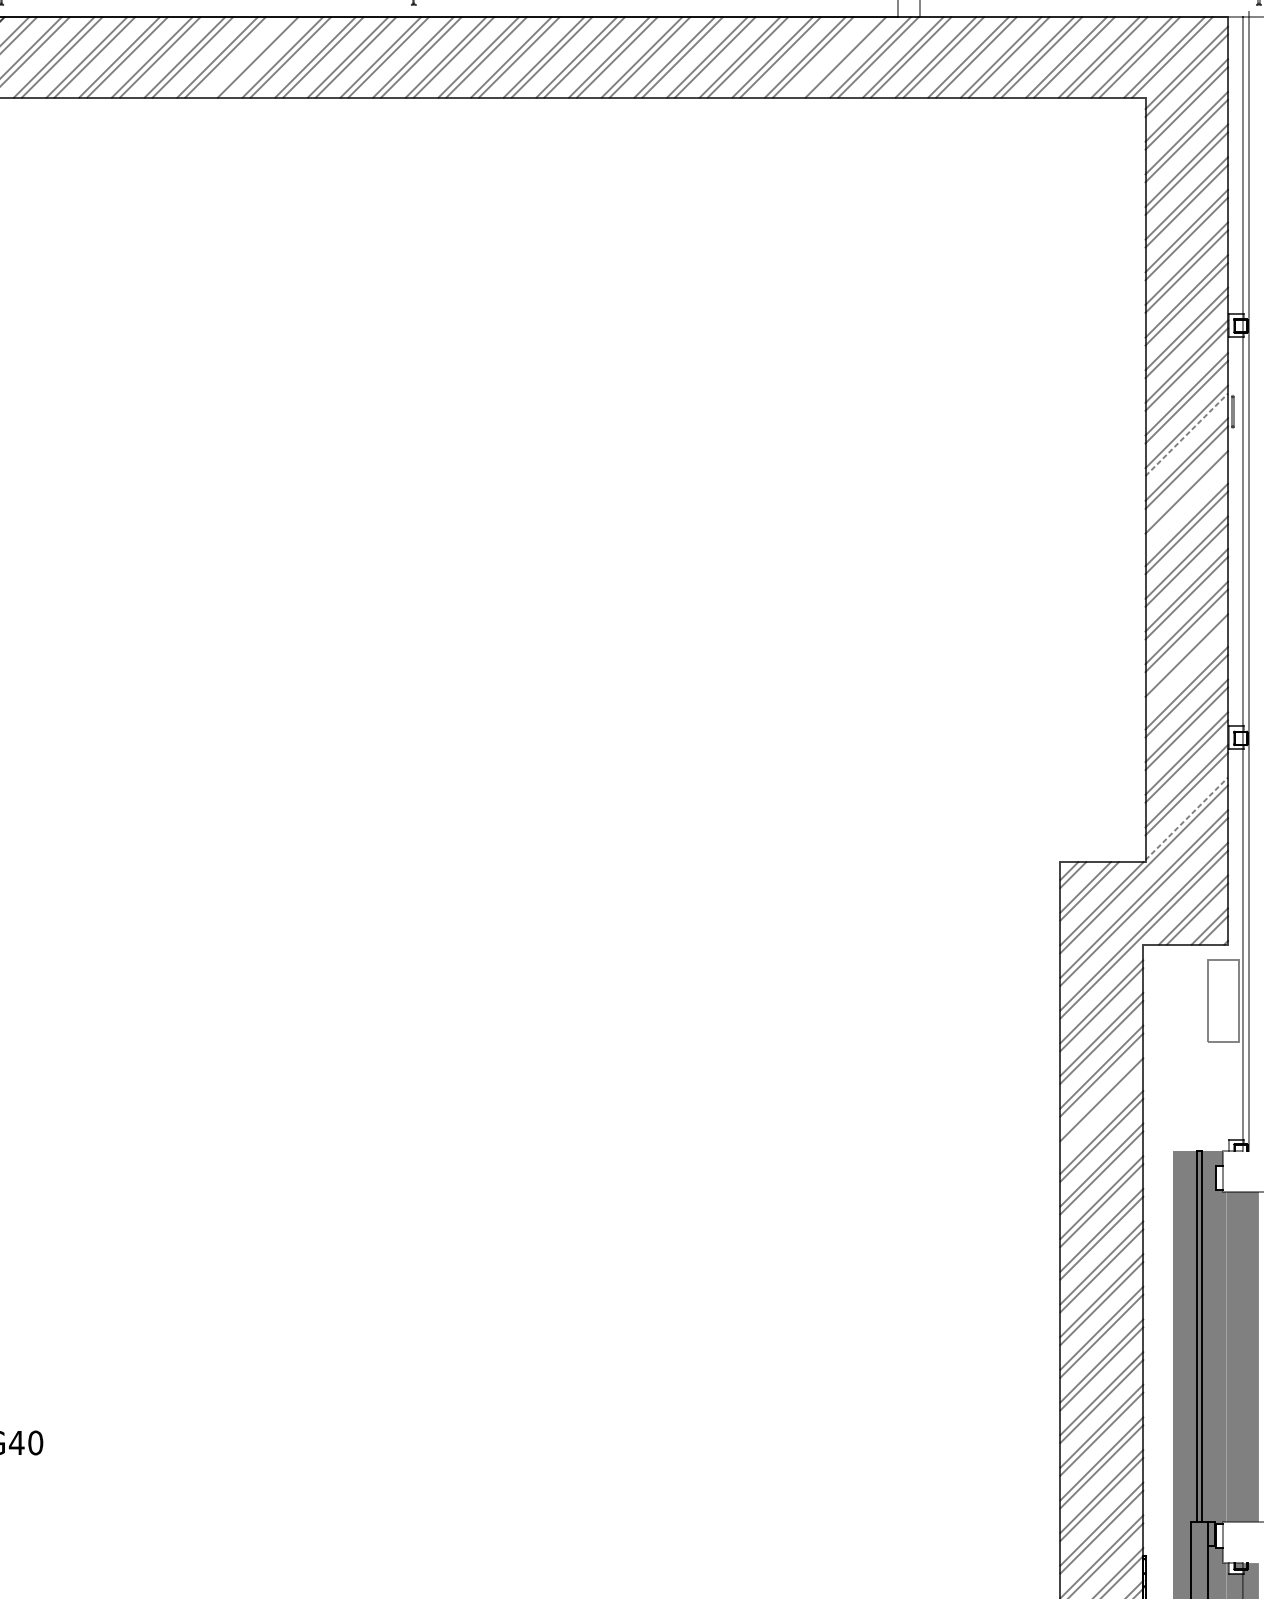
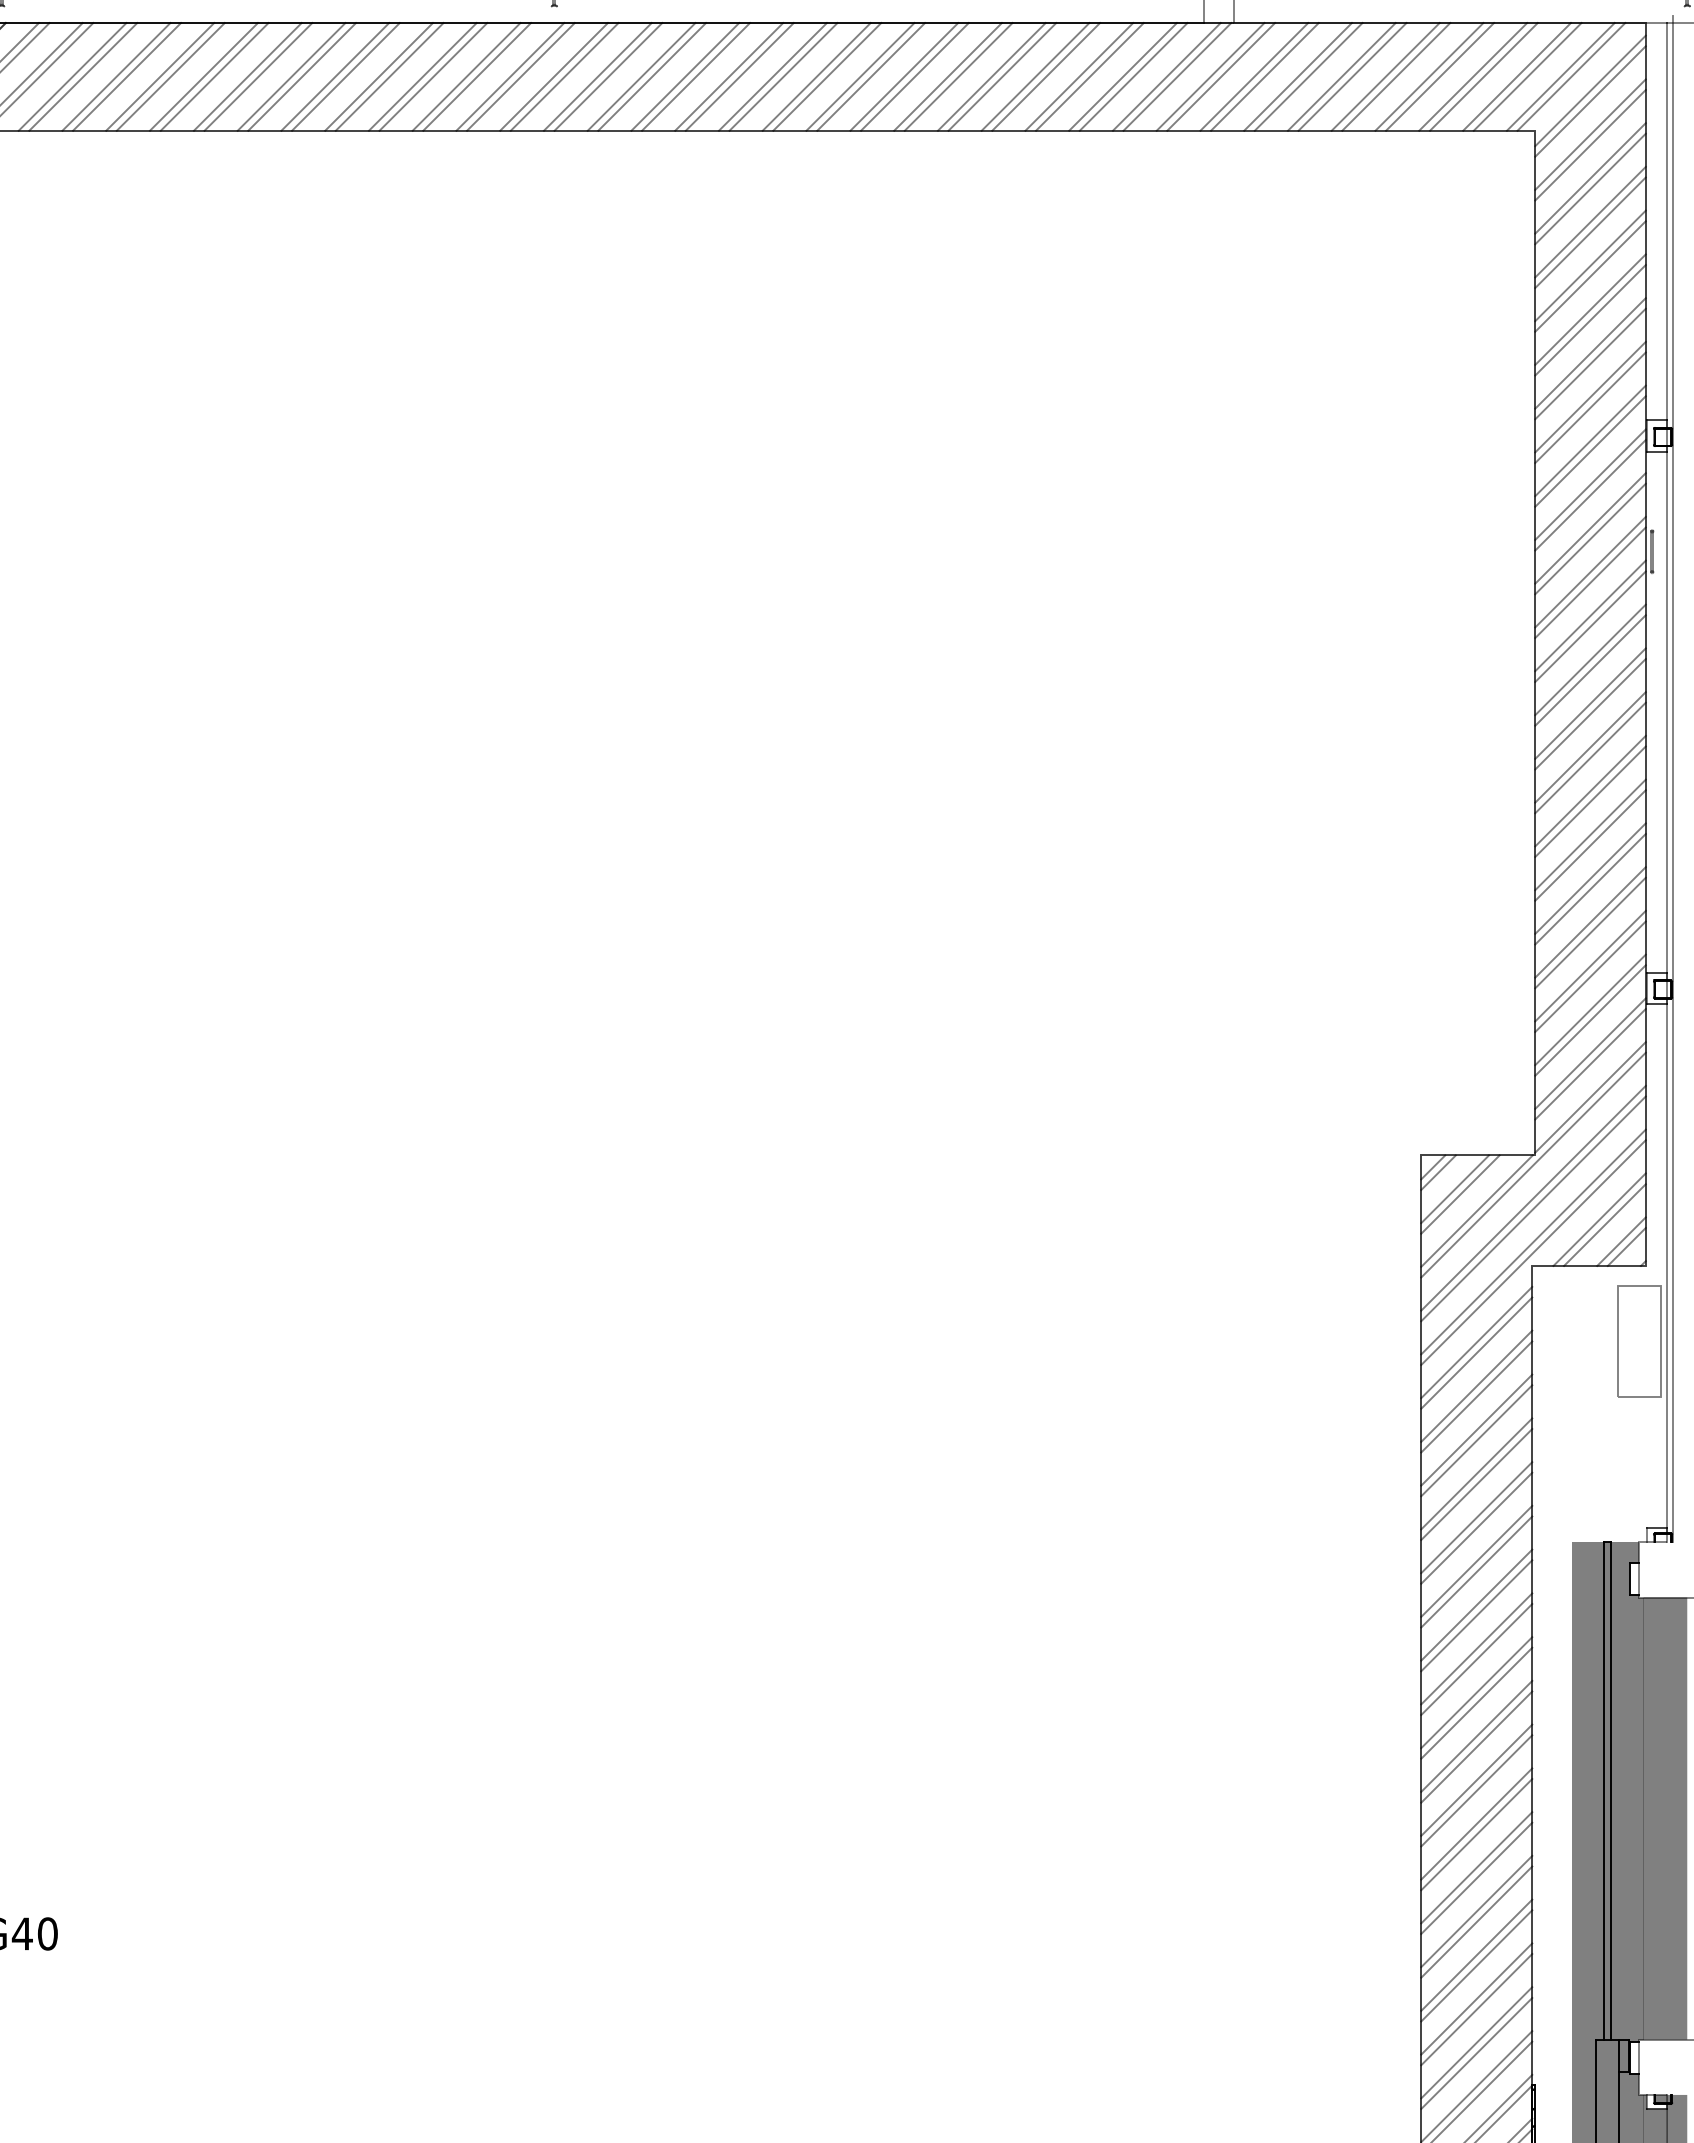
line: (250, 57) -> (335, 76), added
line: (837, 57) -> (1122, 76), added
line: (1186, 434) -> (1590, 582), dashed -> solid
line: (1186, 500) -> (1590, 670), added
line: (1186, 662) -> (1590, 888), added
line: (1186, 818) -> (1590, 1097), dashed -> solid
line: (1101, 1107) -> (1476, 1484), added

